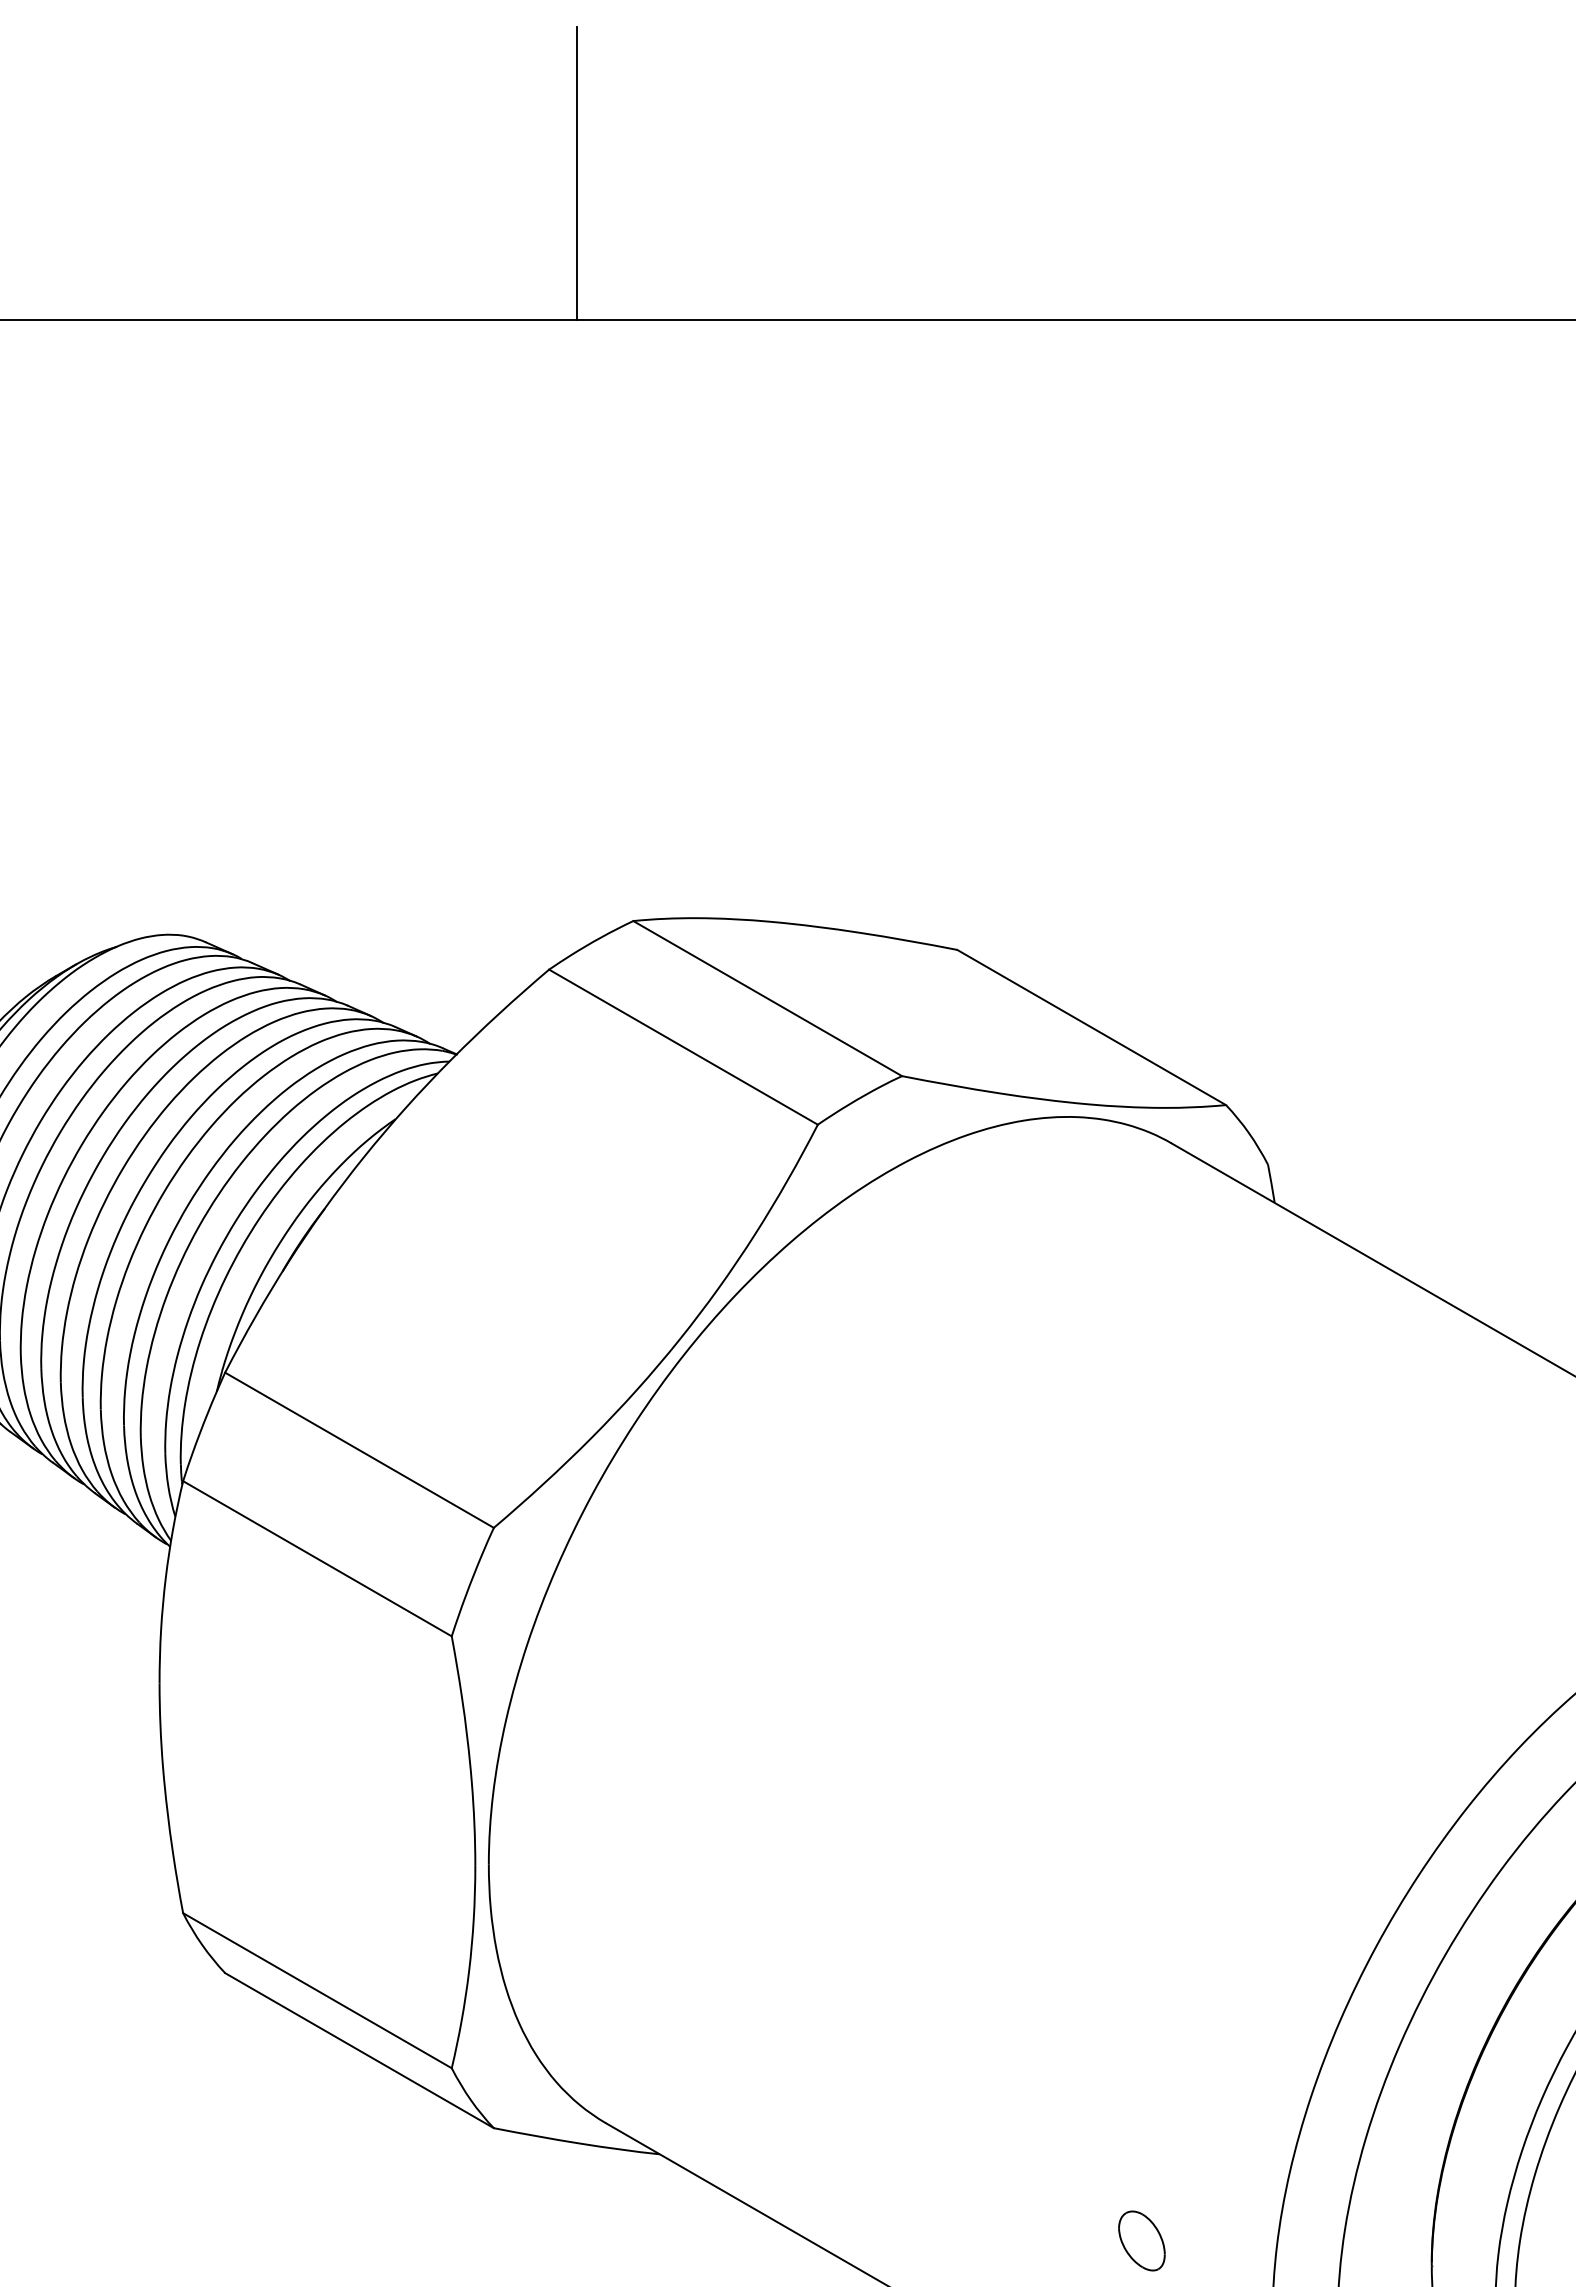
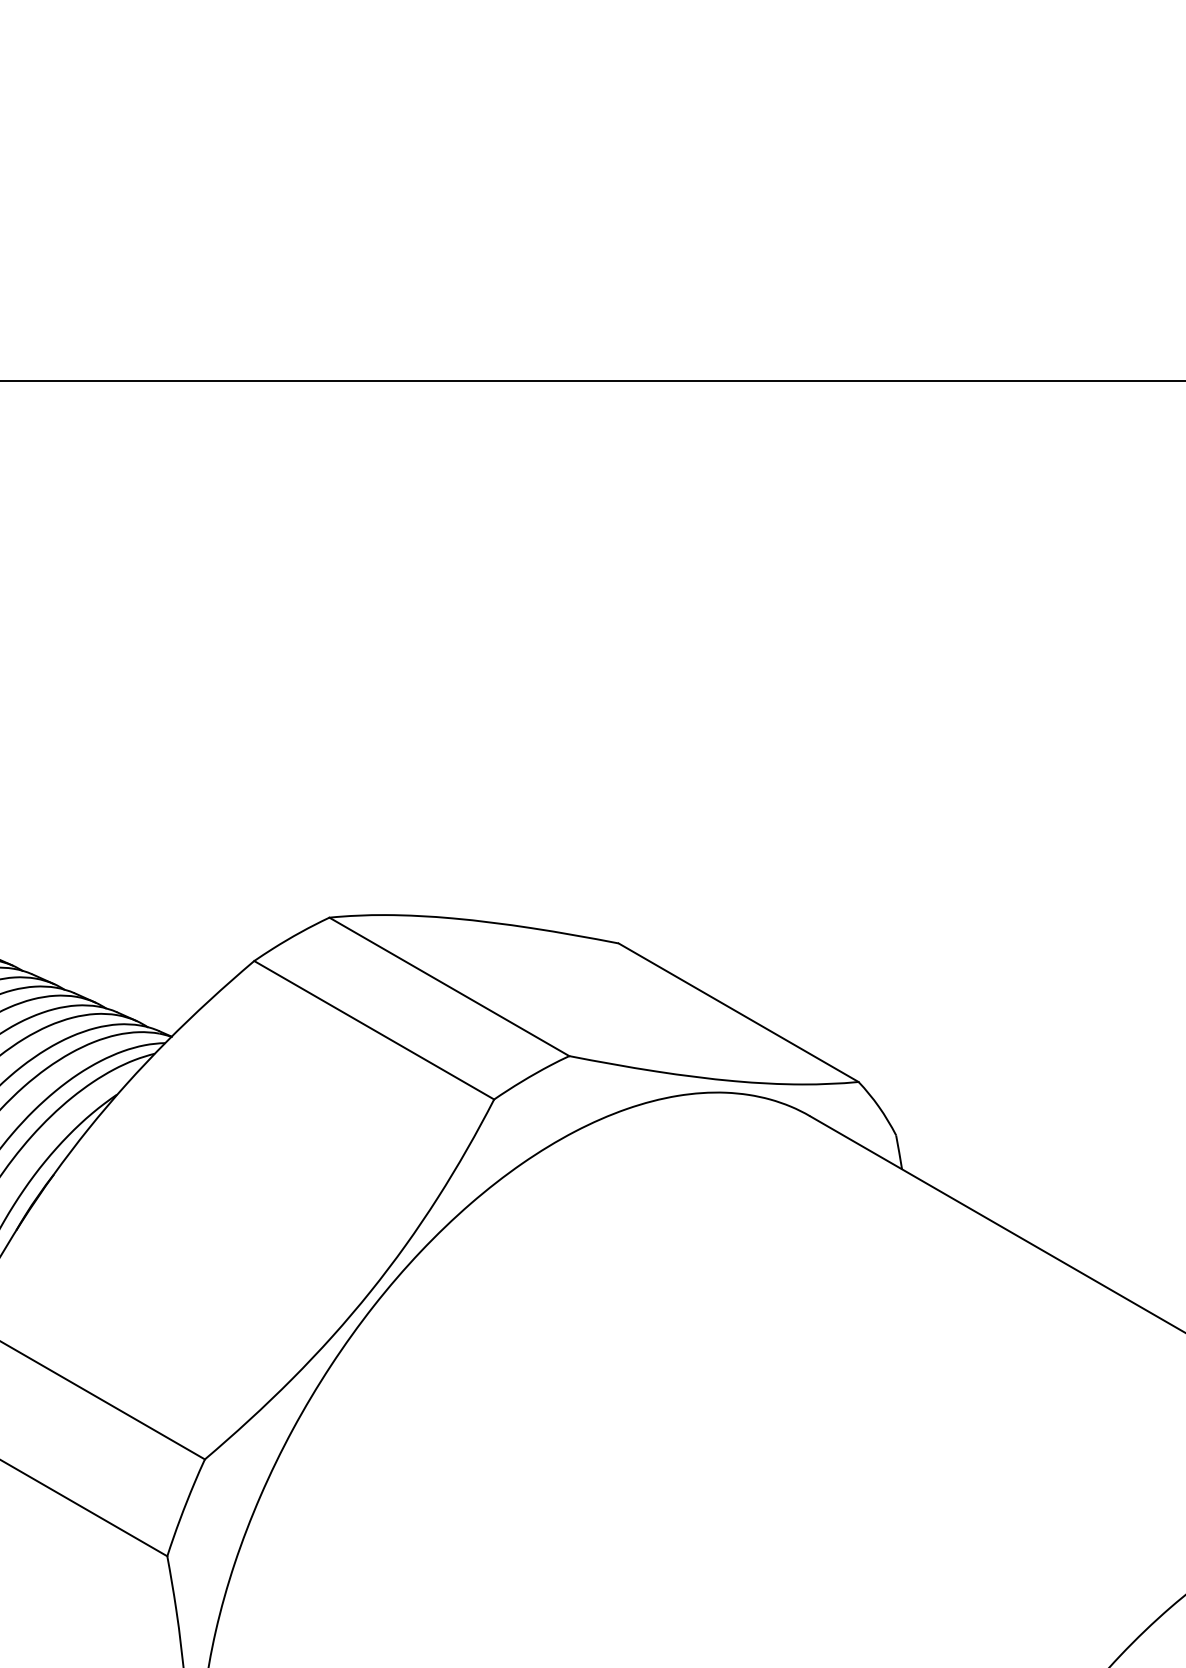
line: (576, 173) -> (278, 250), removed

